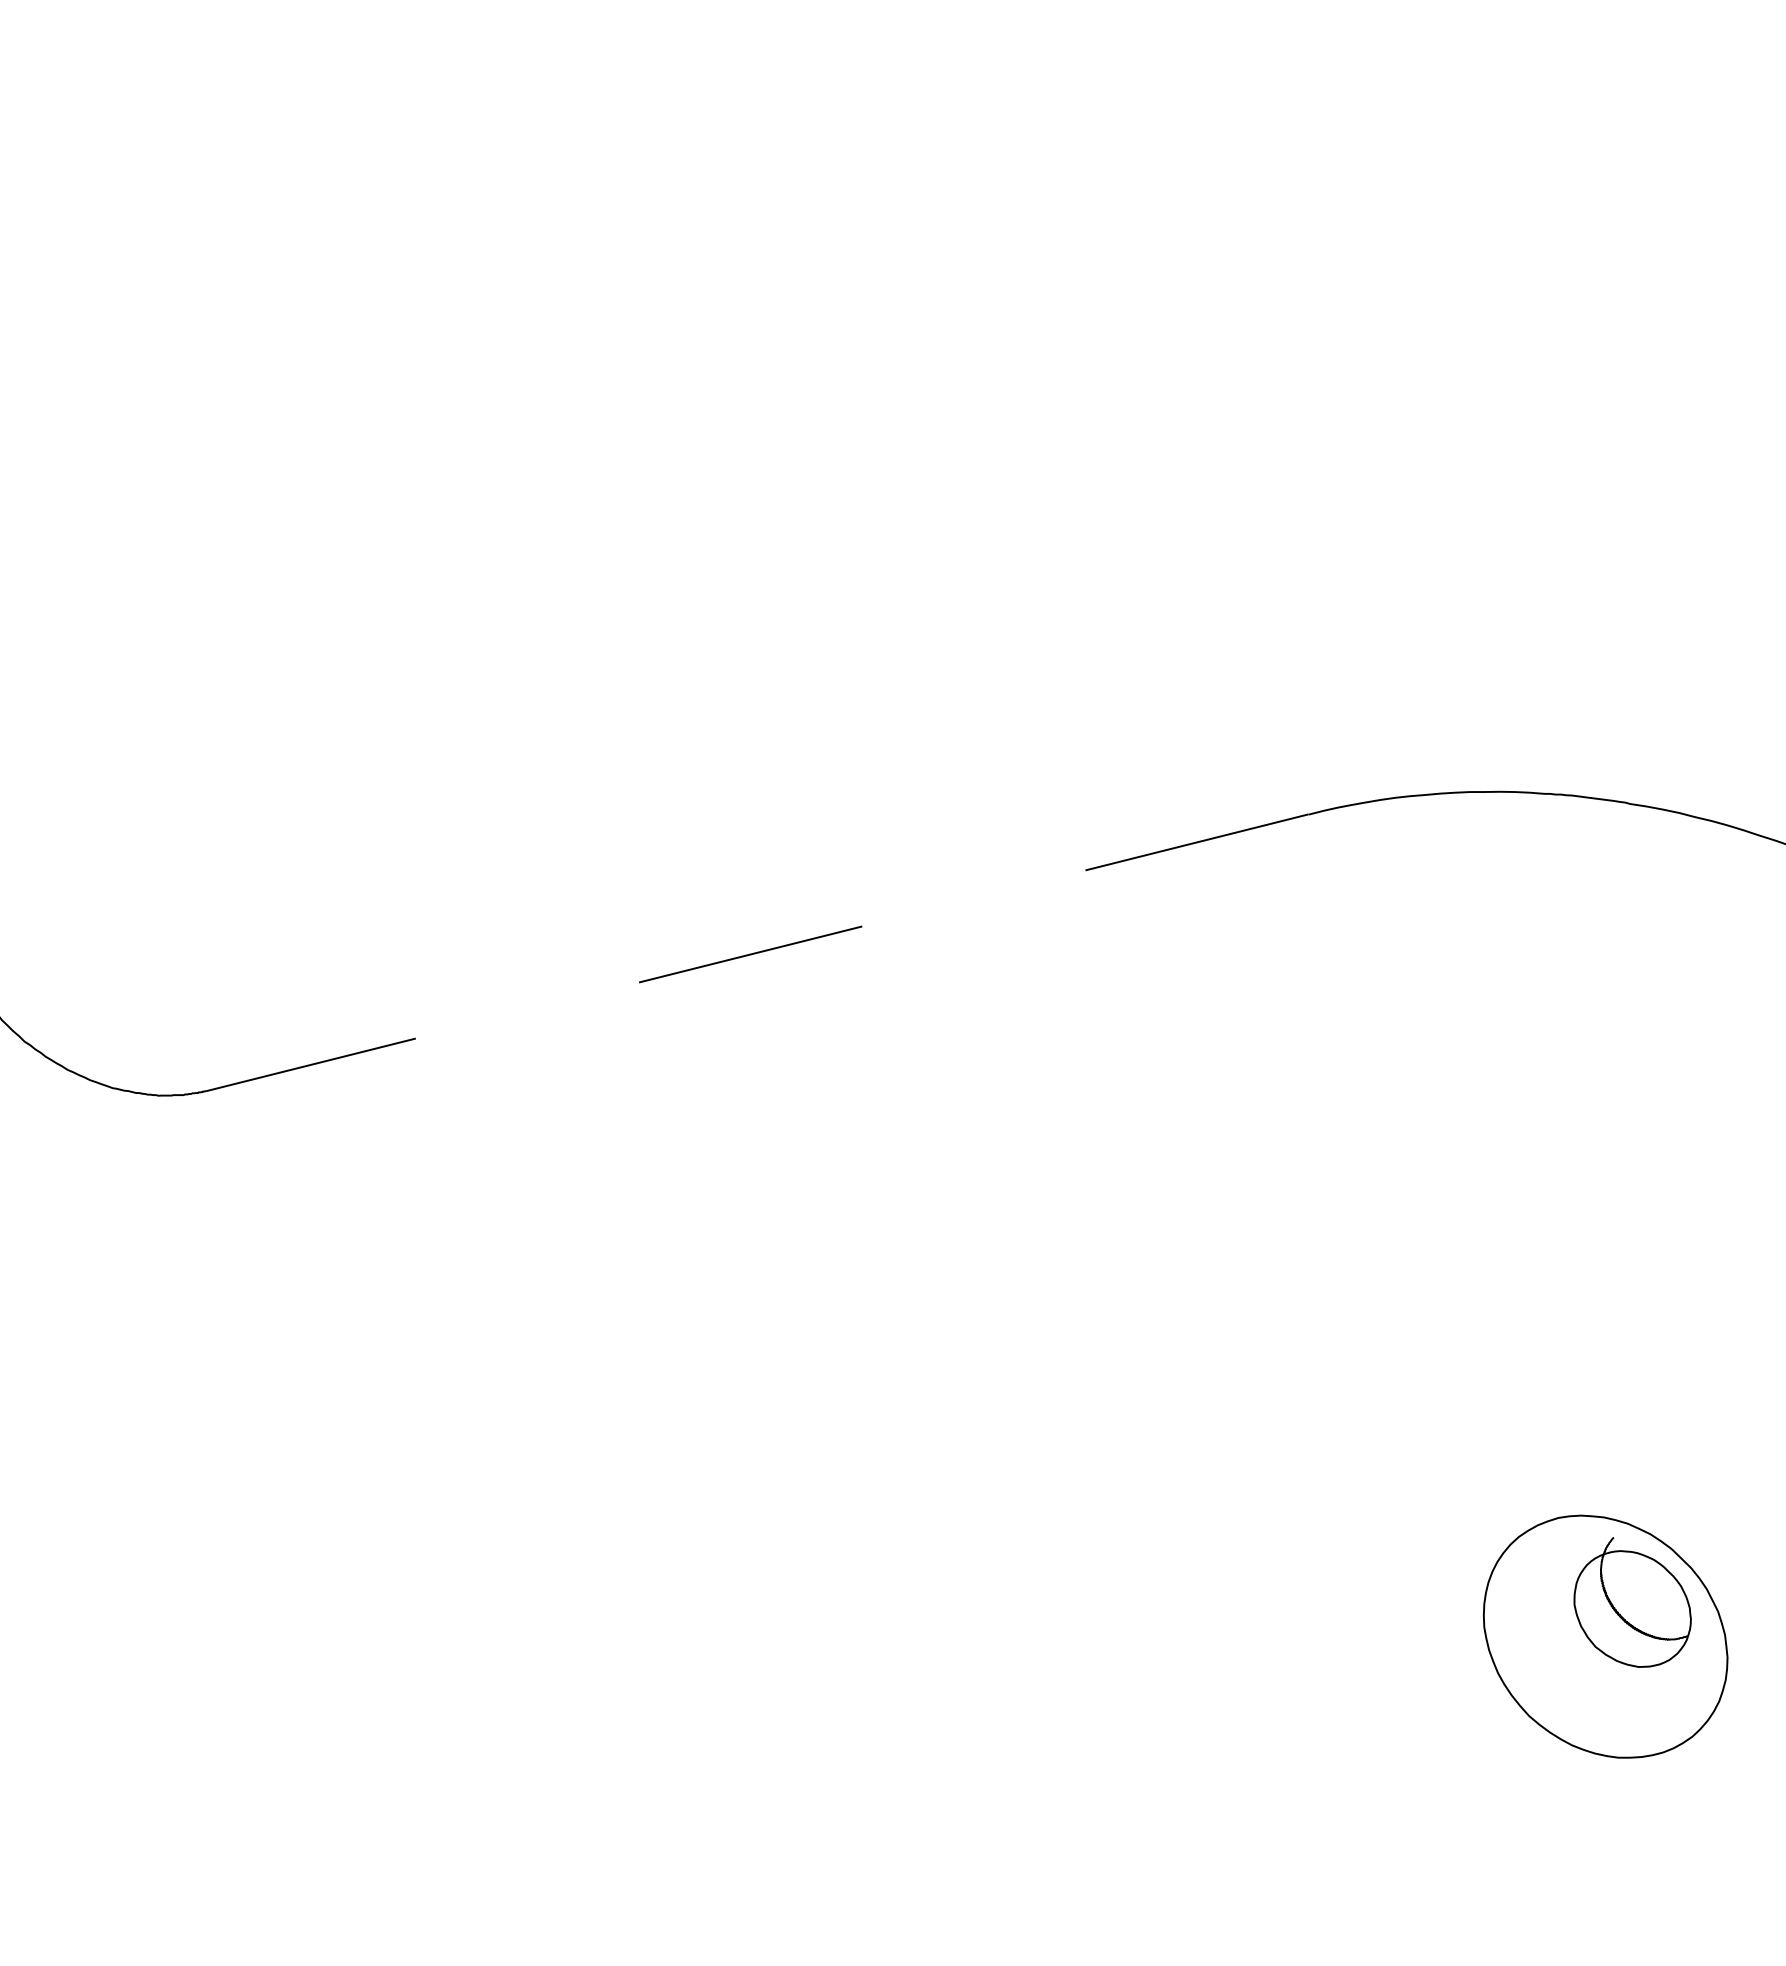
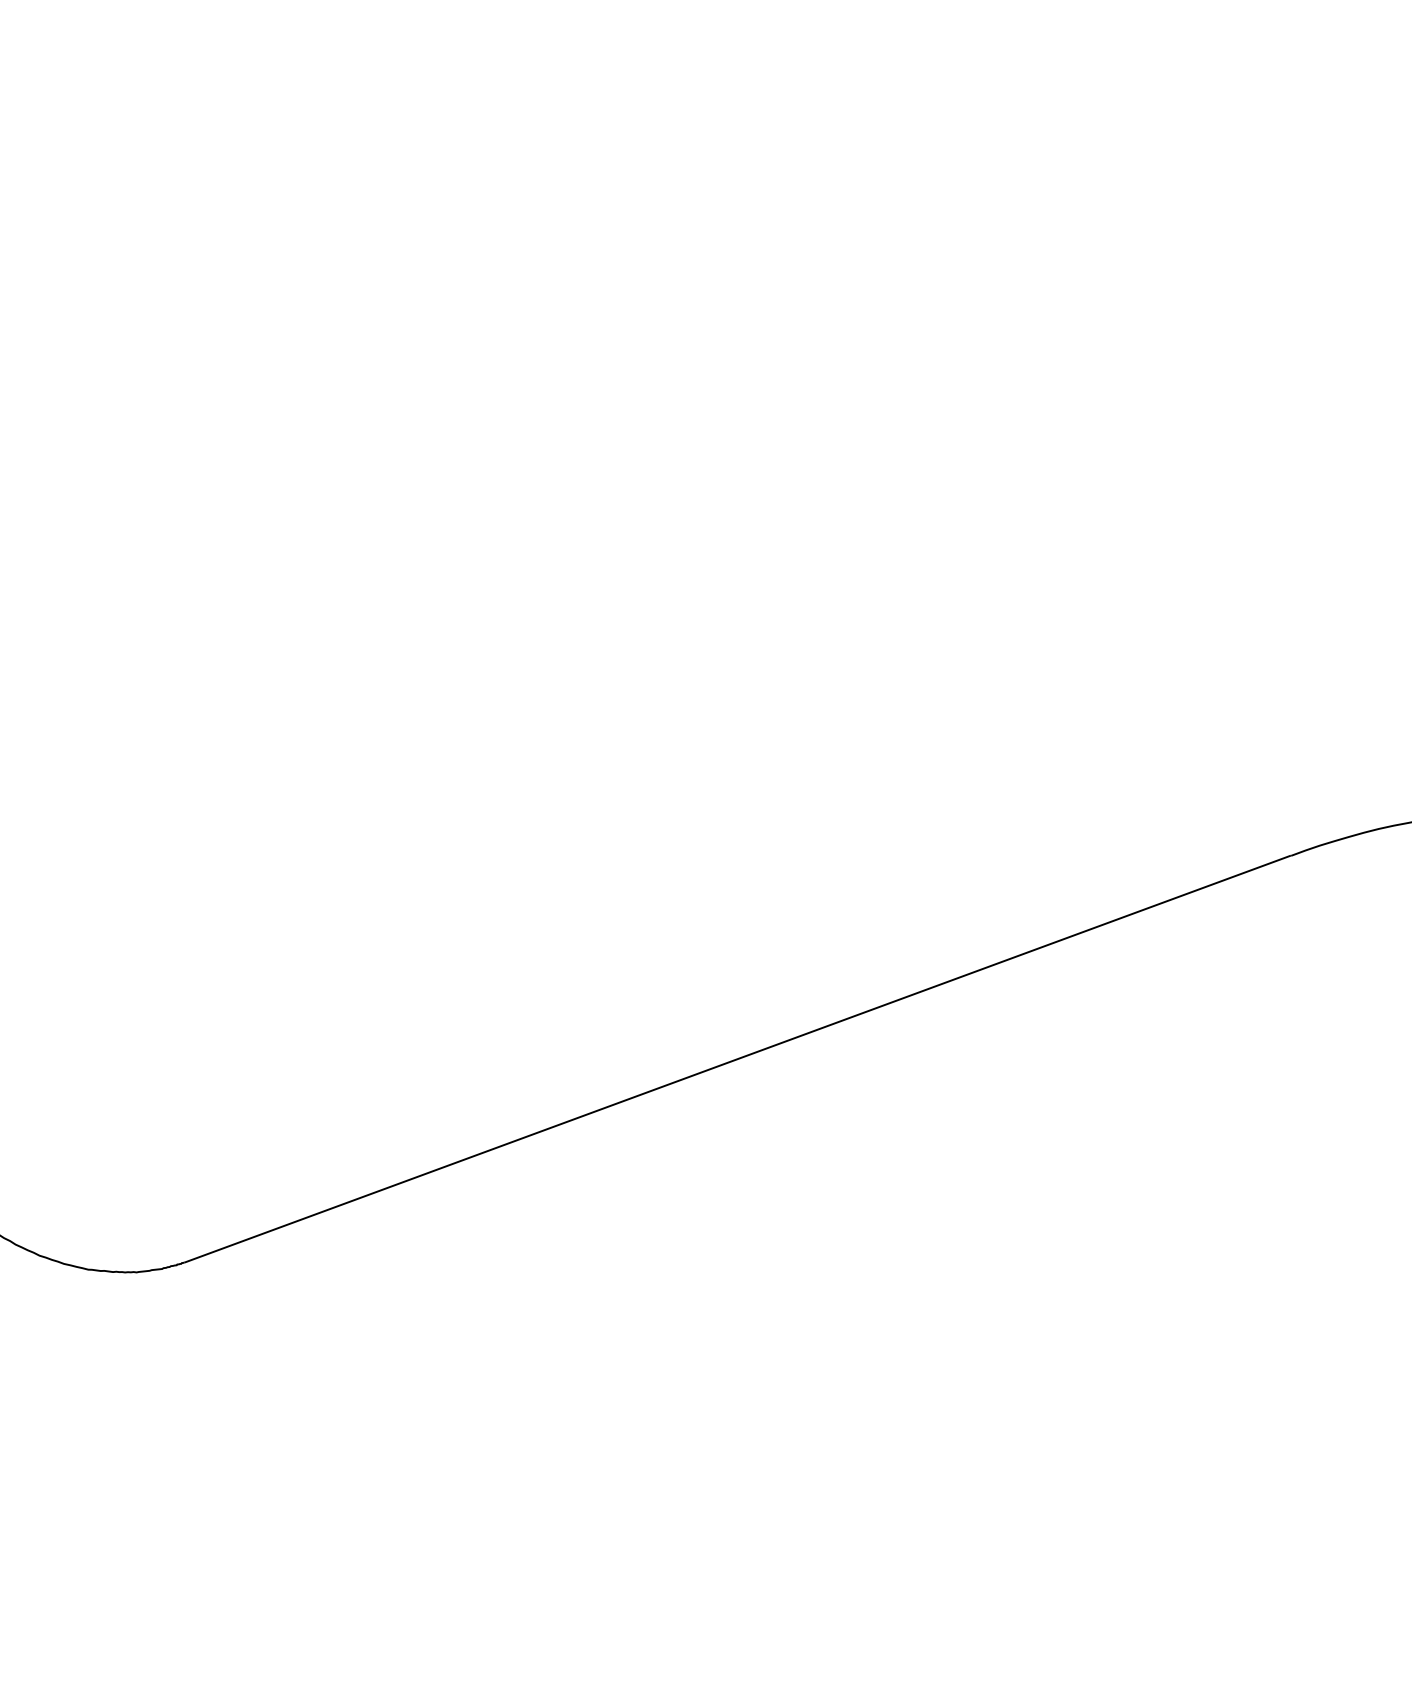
line: (756, 952) -> (736, 1058), dashed -> solid

